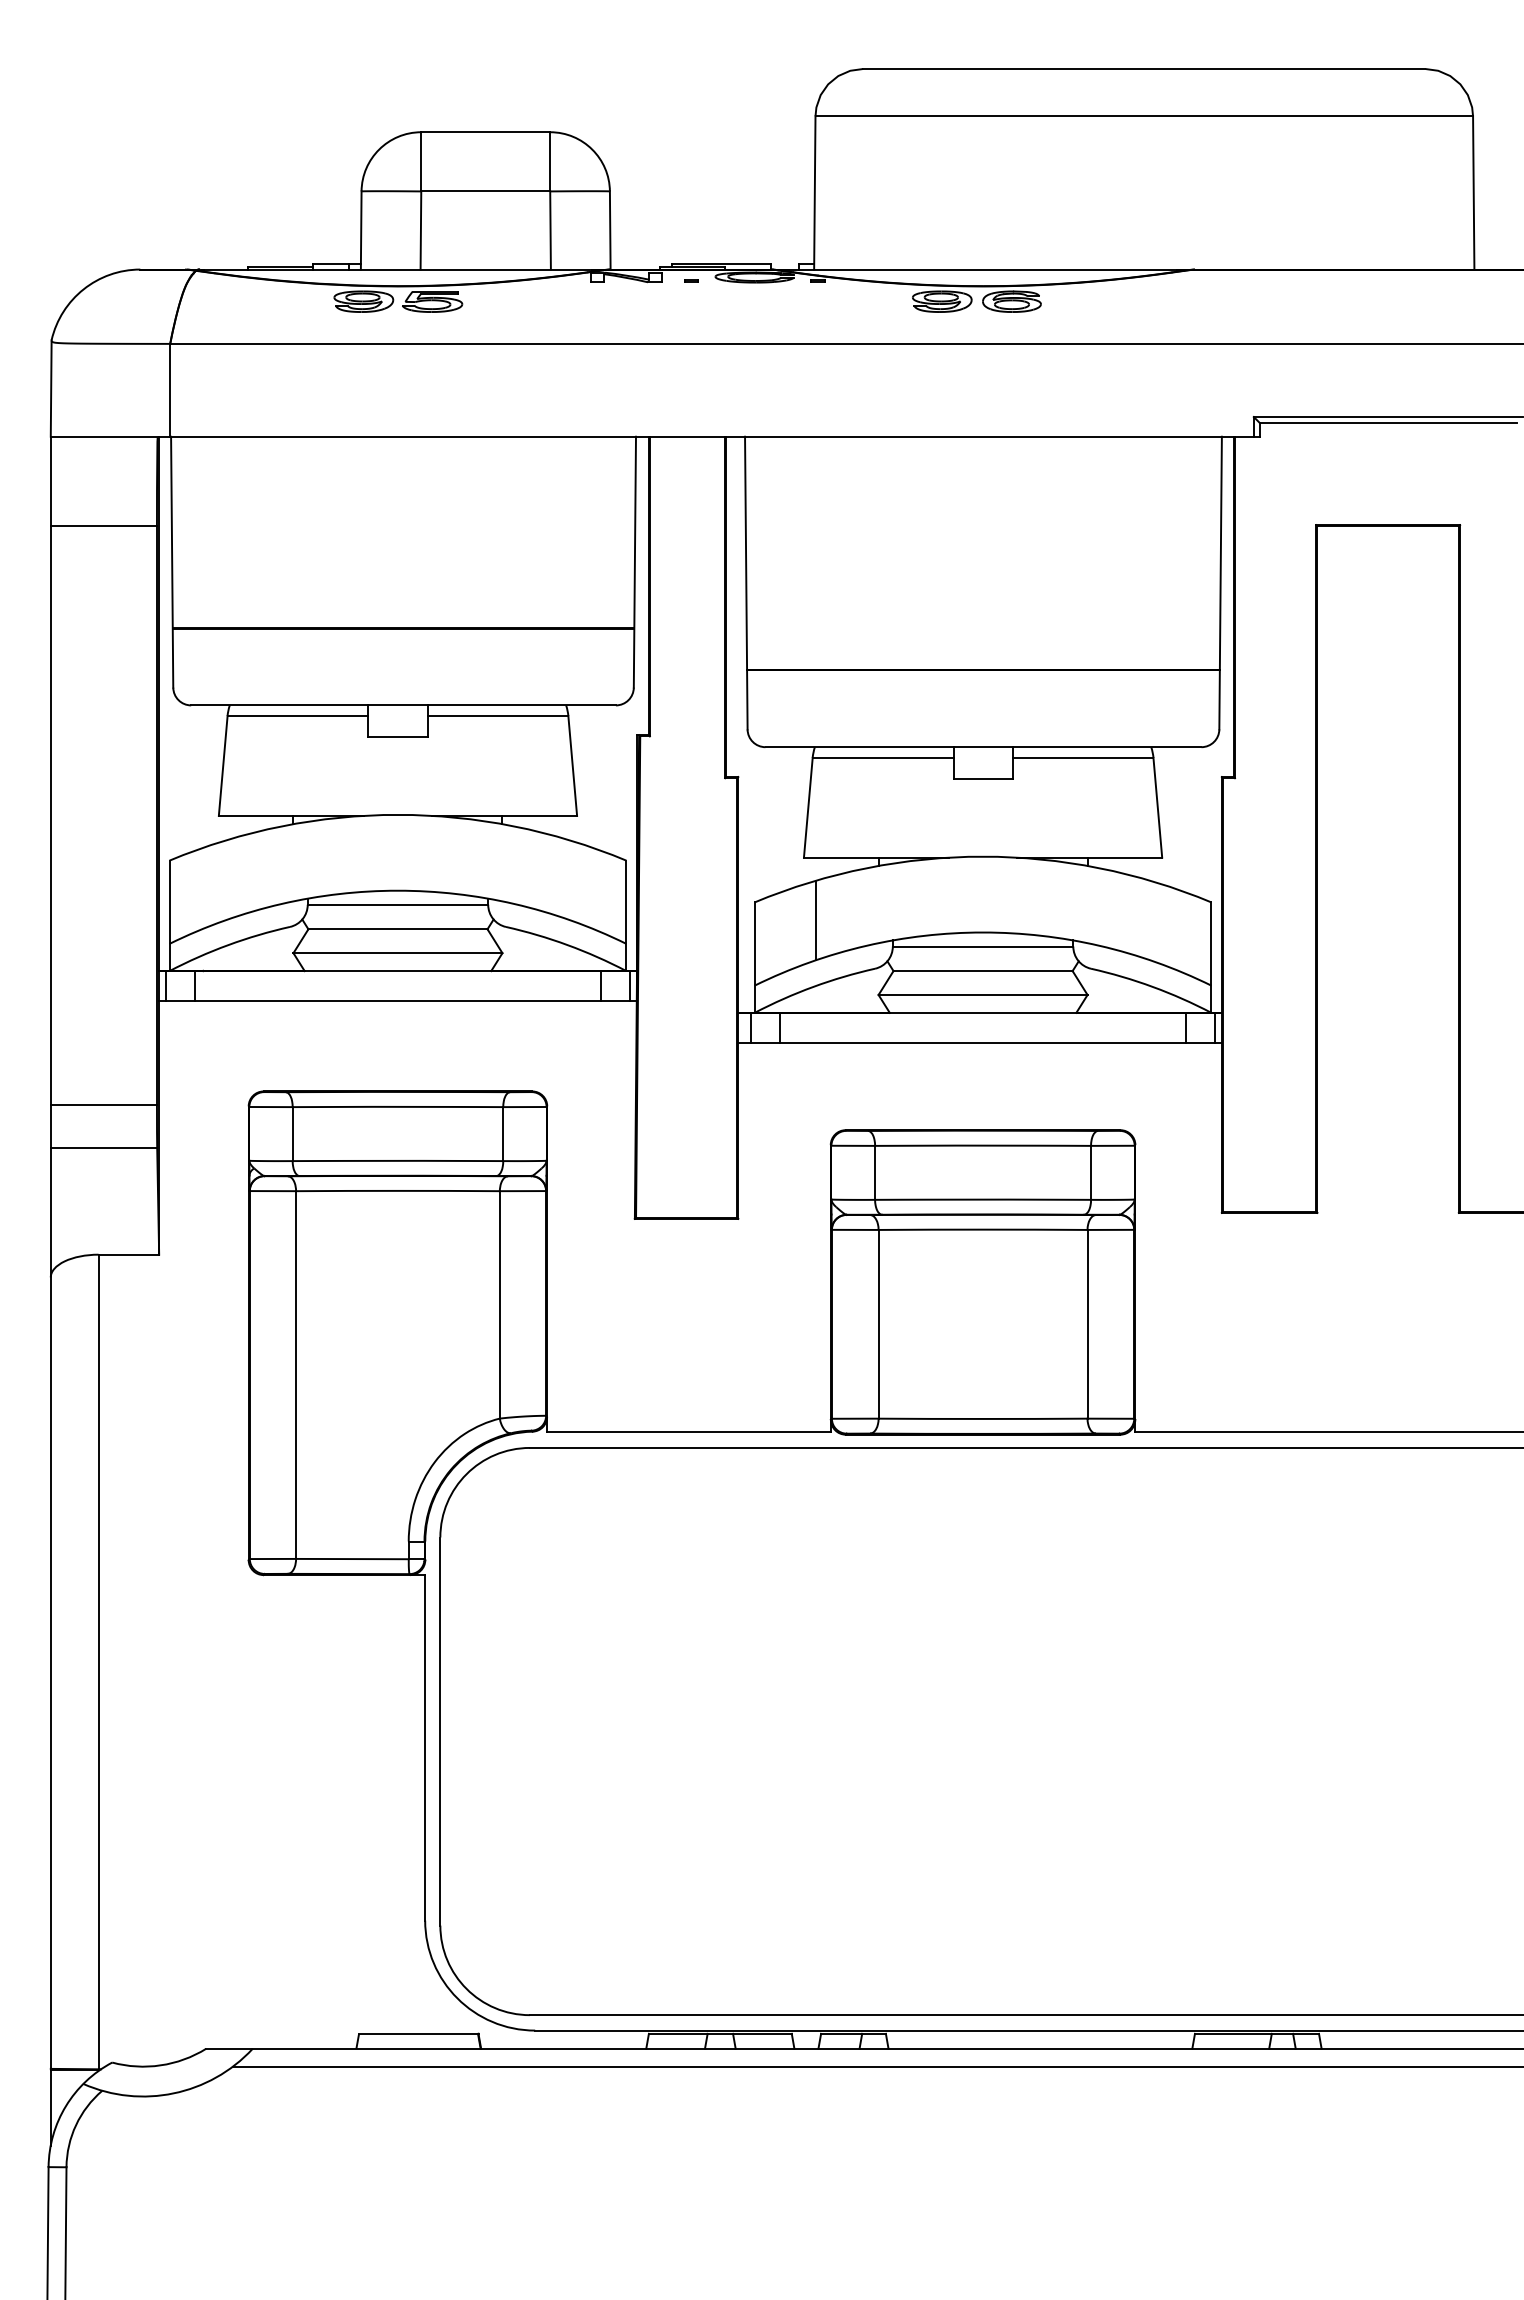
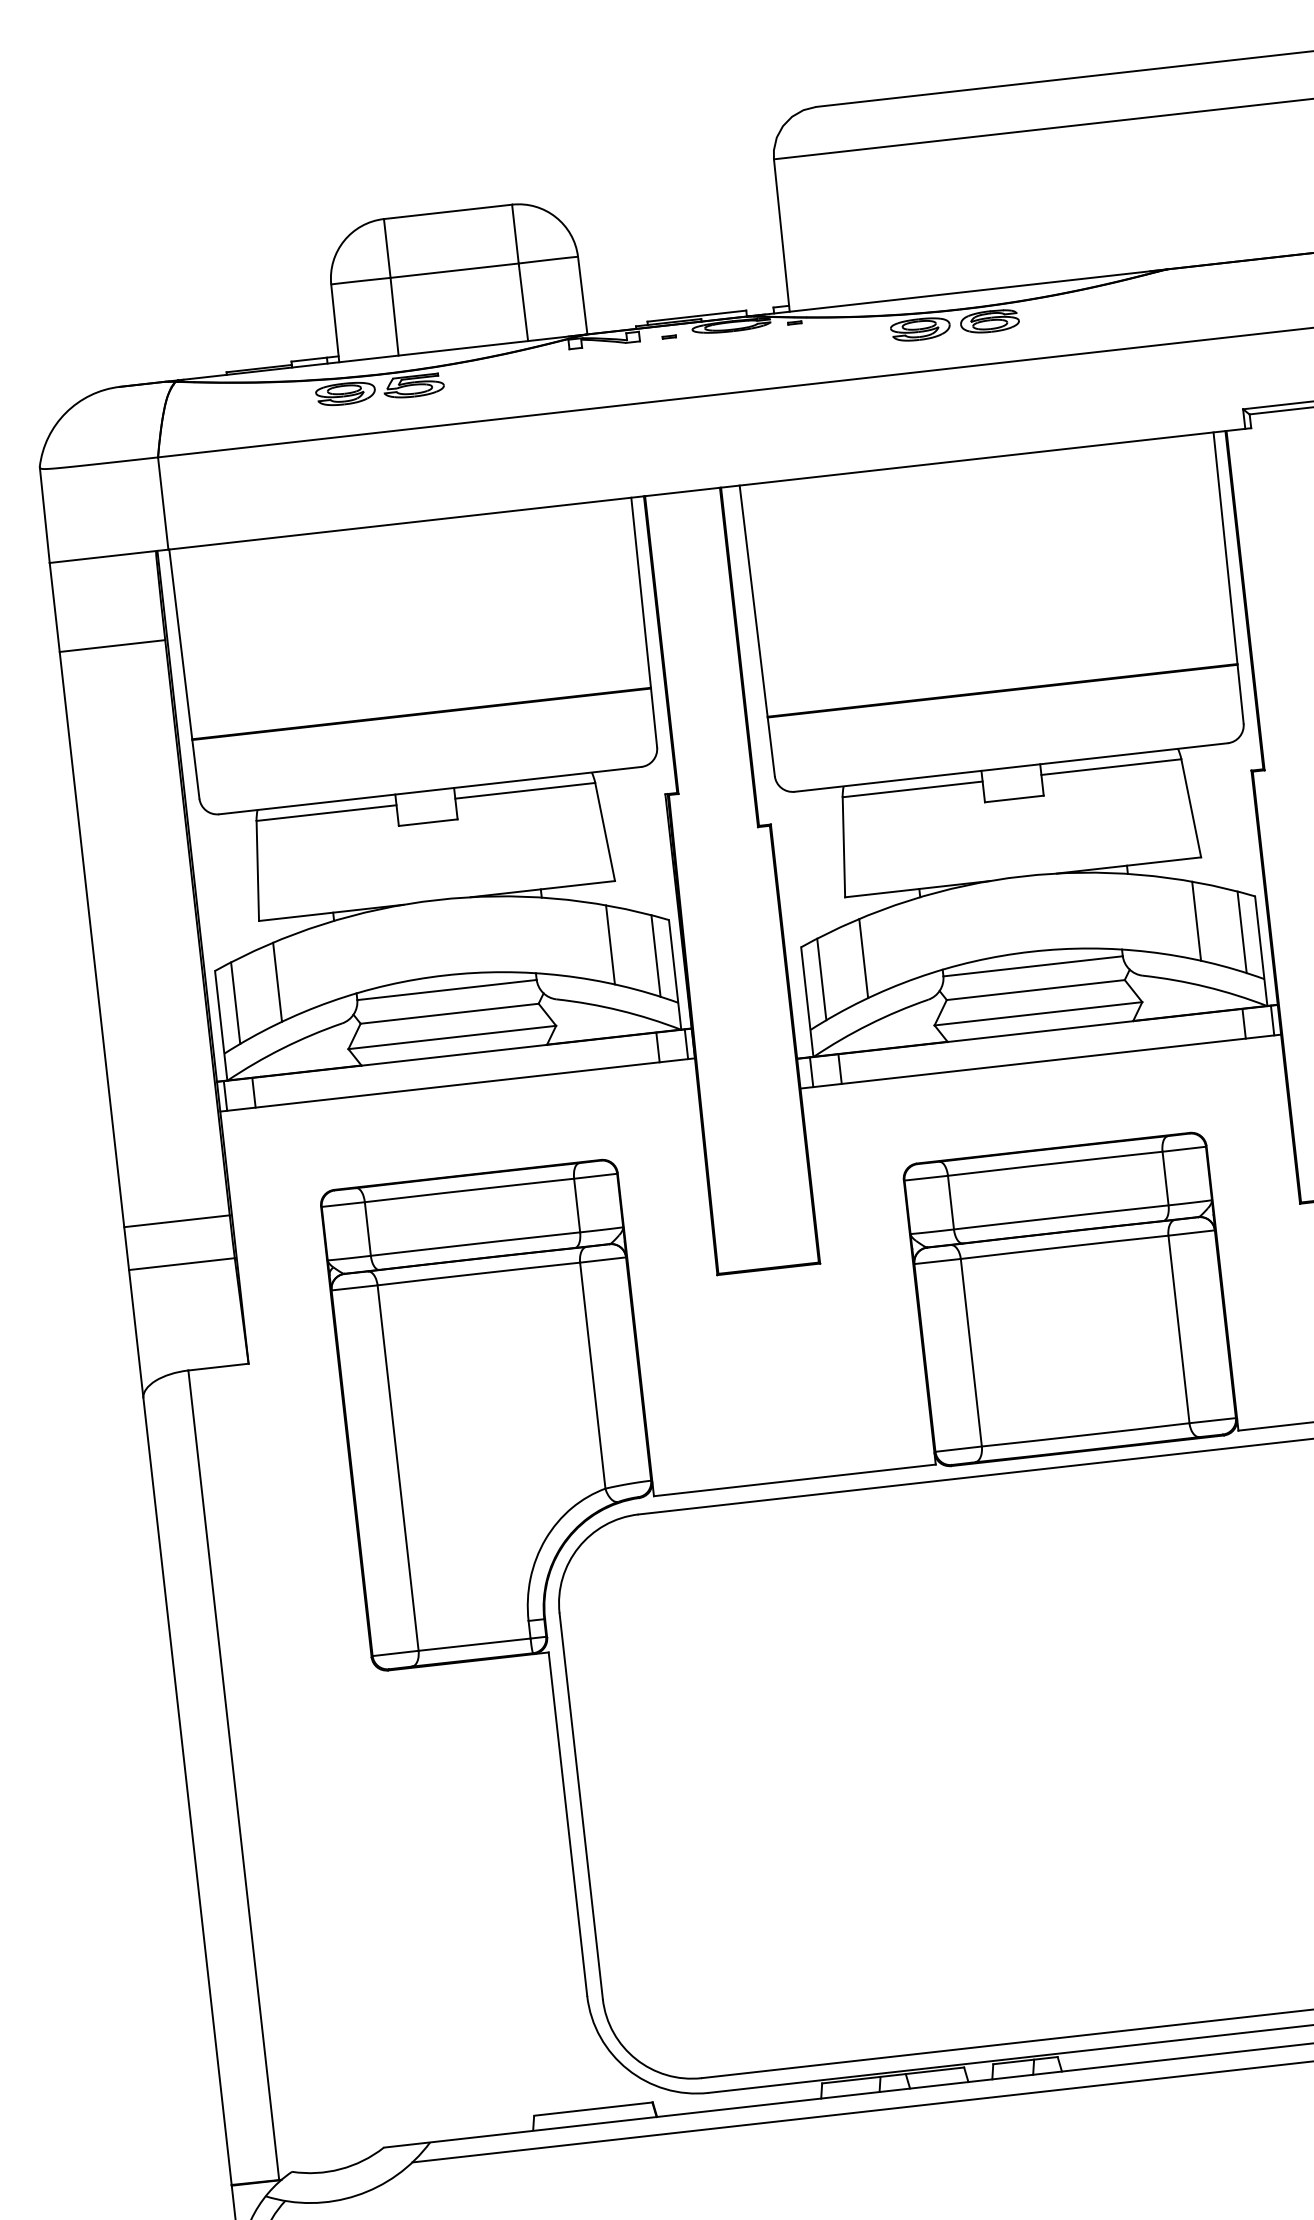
line: (230, 878) -> (277, 981), added
line: (565, 878) -> (610, 944), added
line: (186, 894) -> (235, 1002), added
line: (609, 894) -> (656, 955), added
line: (1150, 920) -> (1196, 921), added
line: (771, 936) -> (821, 979), added
line: (1194, 936) -> (1242, 932), added

